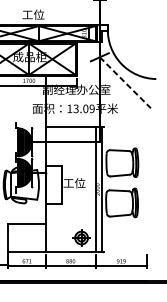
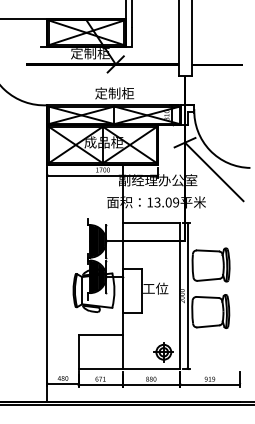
text: (39, 14) -> (114, 93), 工位 -> 定制柜
line: (125, 82) -> (214, 172), dashed -> solid

